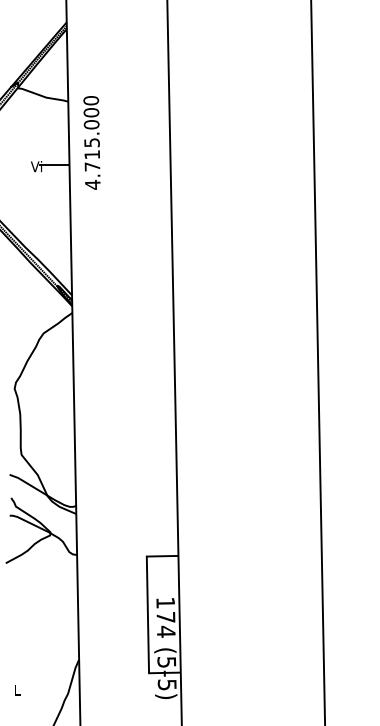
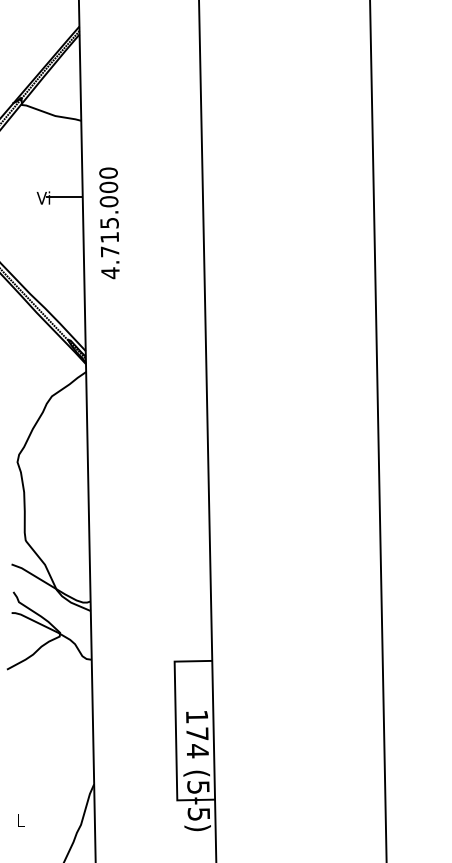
text: (91, 142) -> (108, 222), moved

